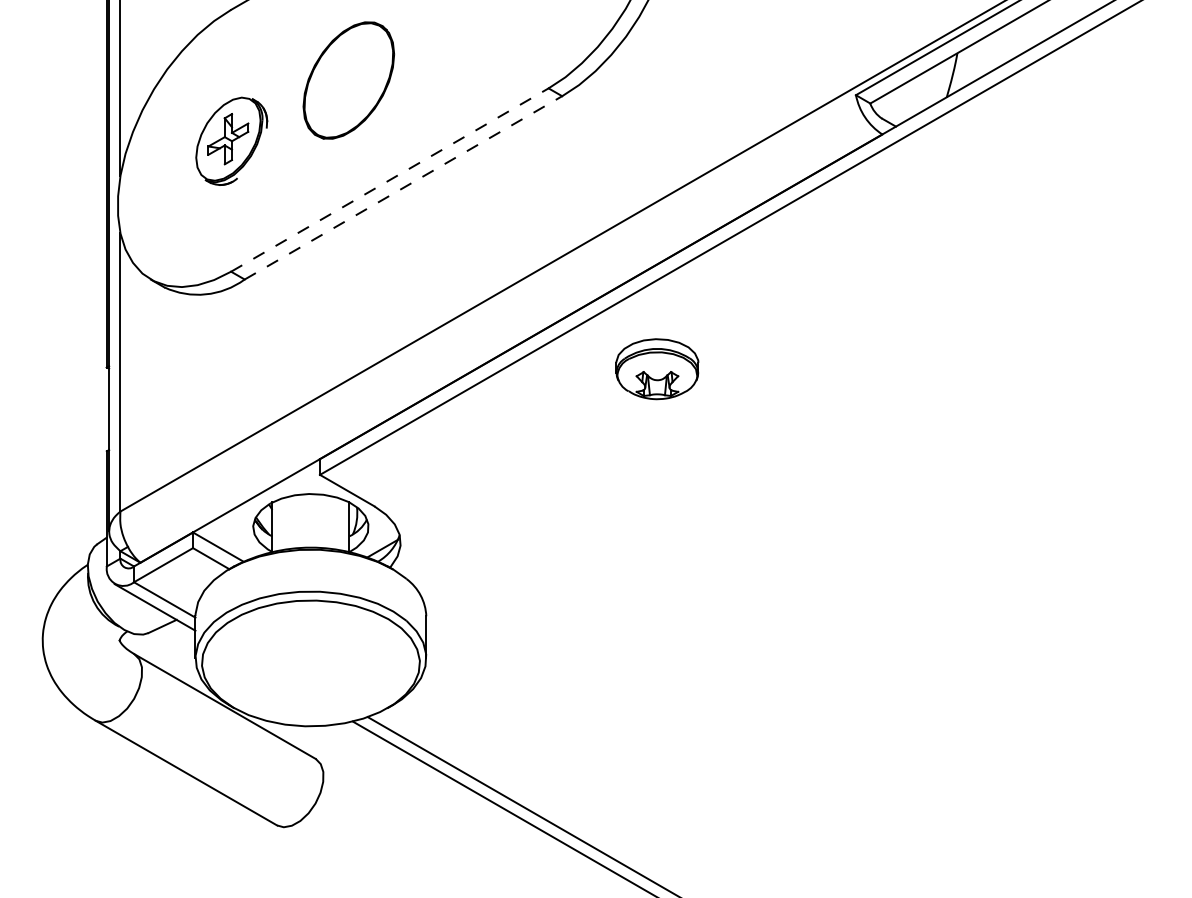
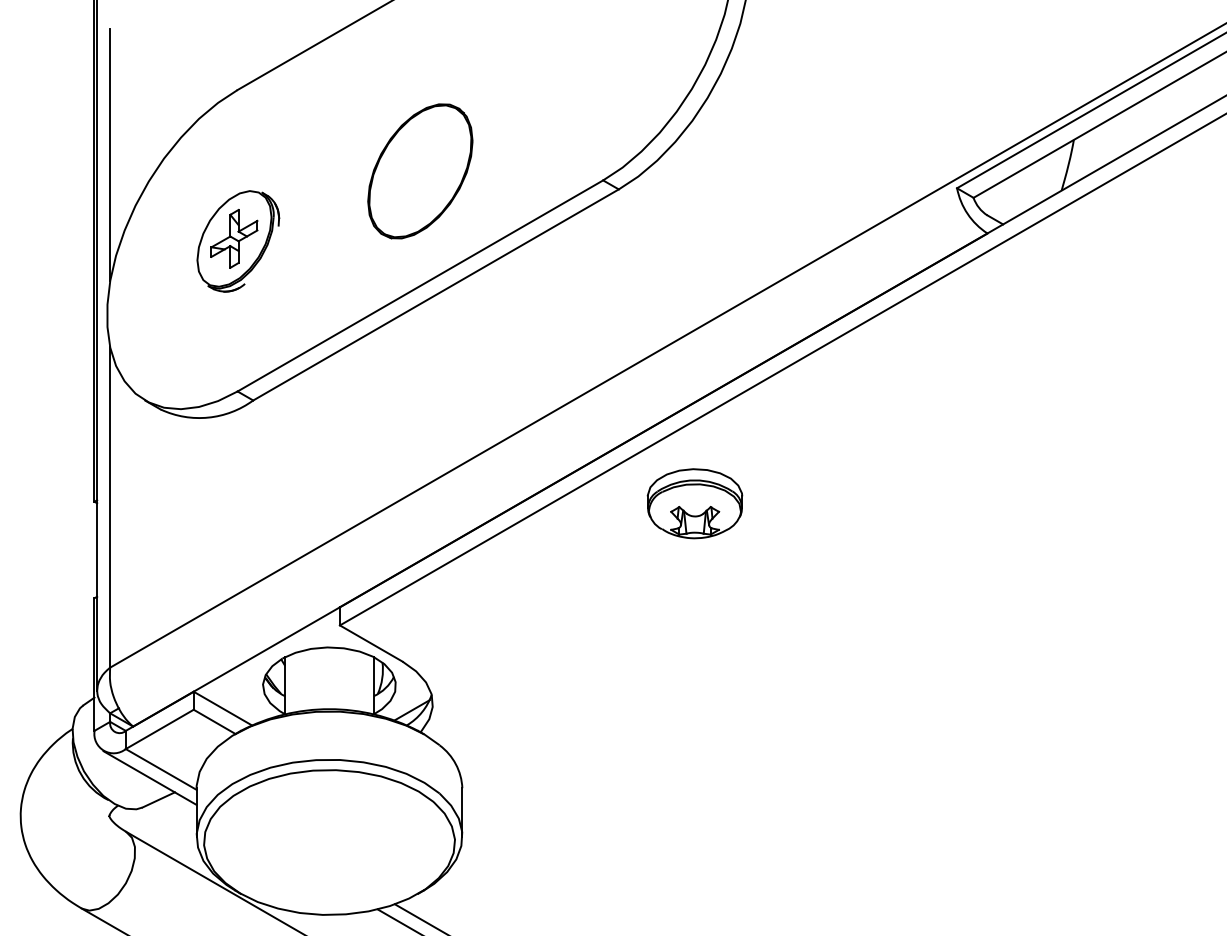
part: (348, 80) -> (419, 171), moved
line: (390, 179) -> (421, 285), dashed -> solid
line: (403, 187) -> (436, 294), dashed -> solid
part: (657, 369) -> (695, 504), moved

